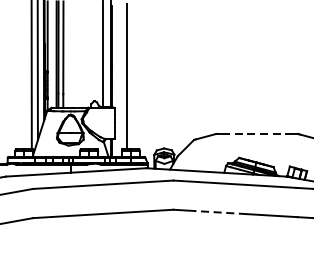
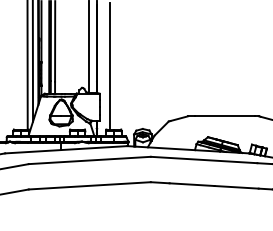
line: (259, 134) -> (225, 116), dashed -> solid
line: (221, 212) -> (192, 184), dashed -> solid

